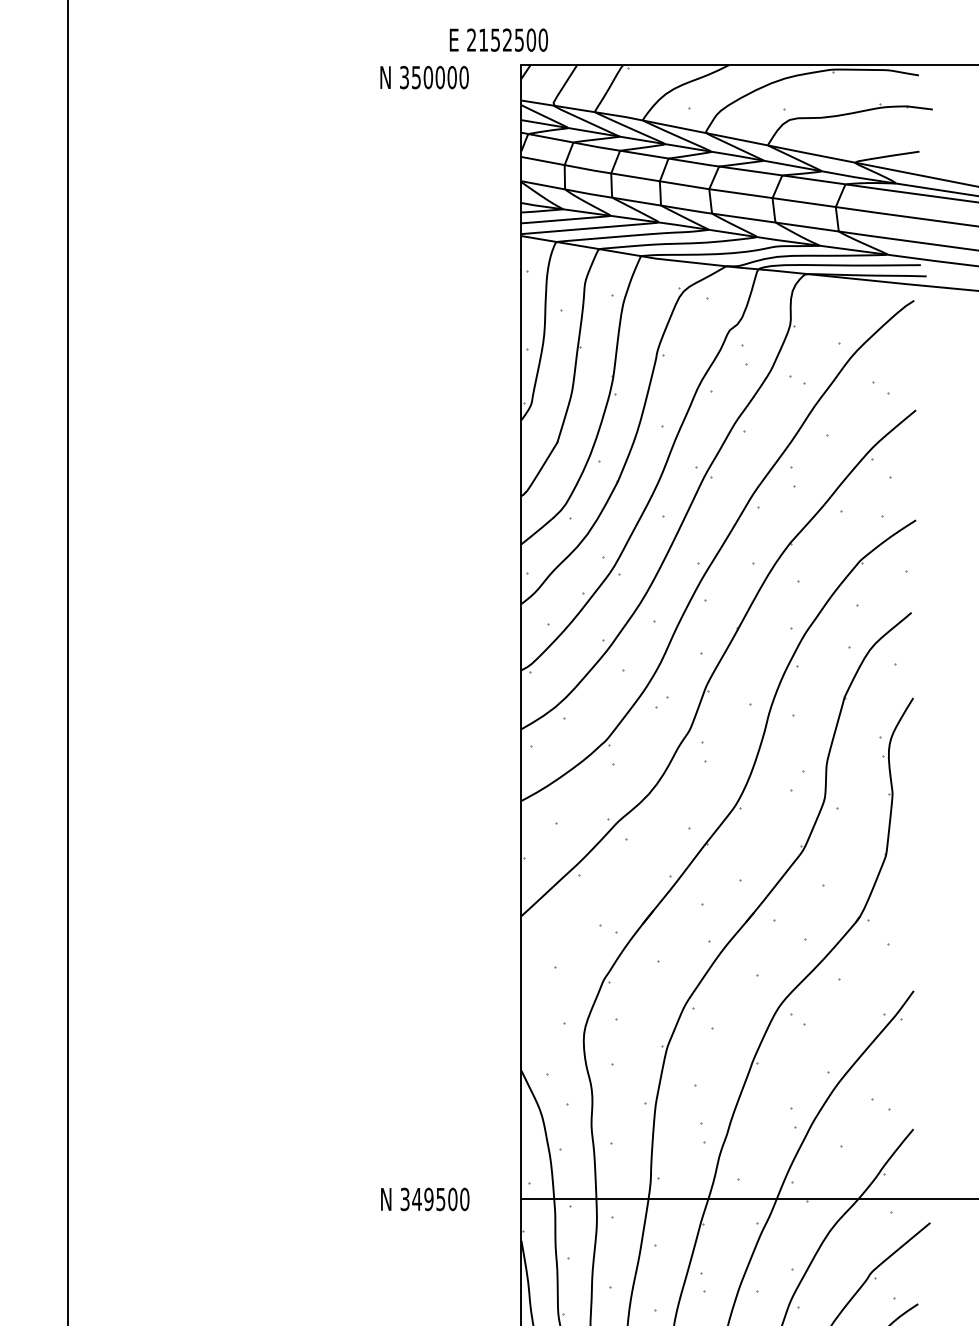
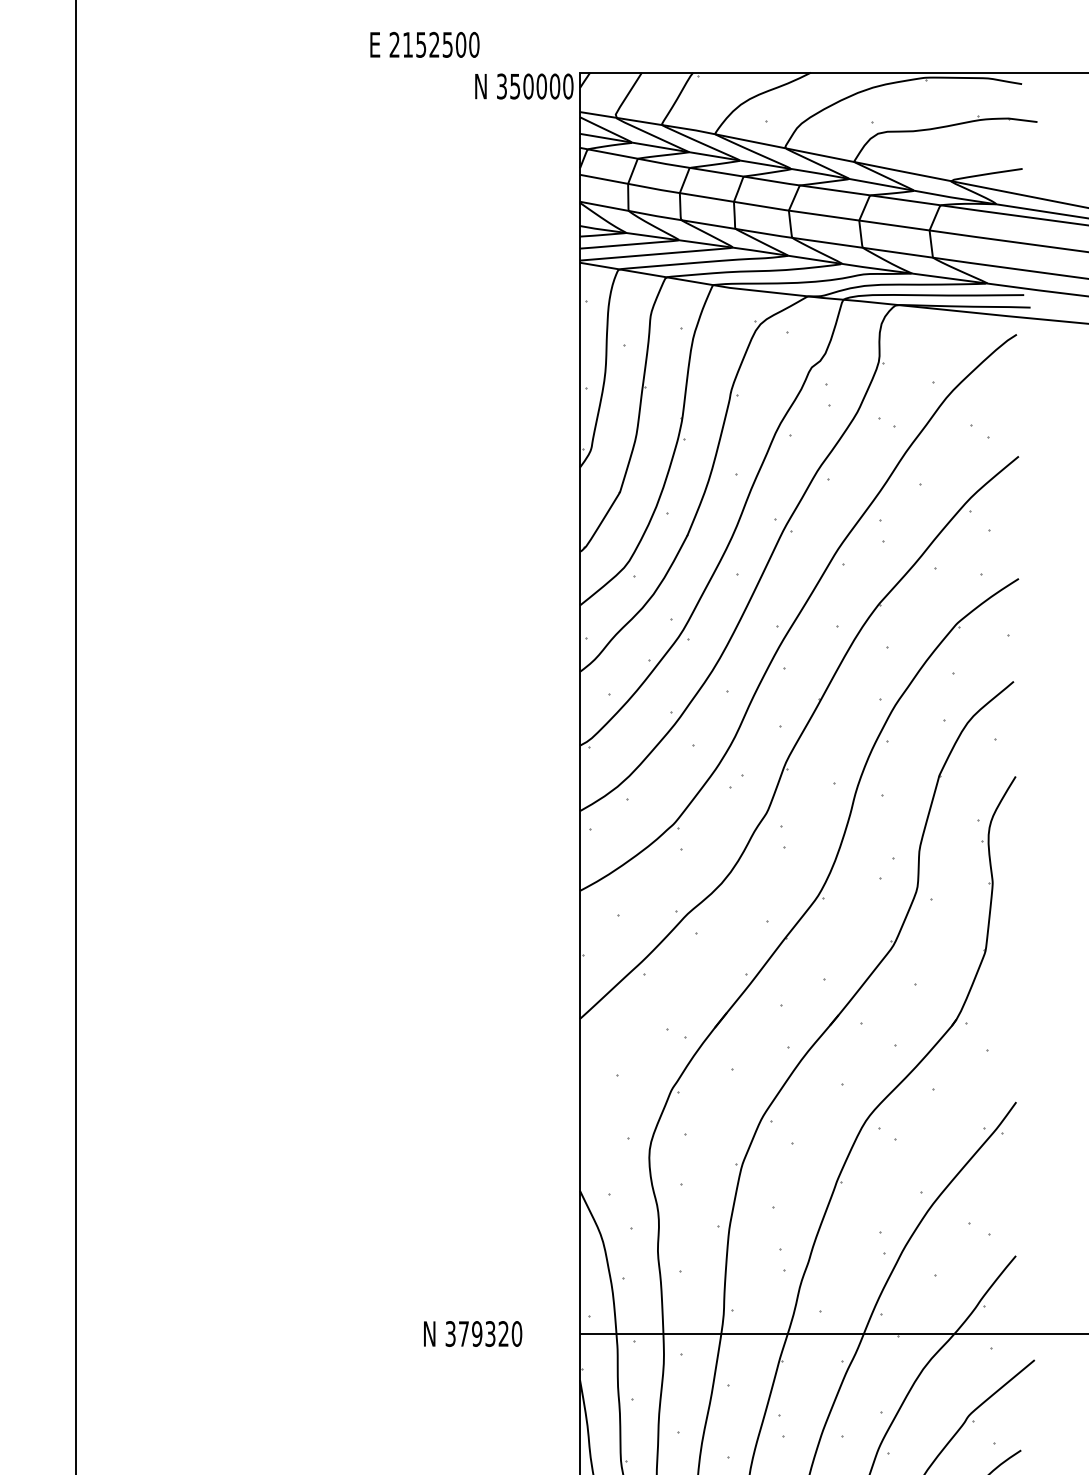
text: (498, 39) -> (424, 44), moved
text: (424, 77) -> (524, 86), moved
text: (434, 1198) -> (483, 1333), 349500 -> 379320

